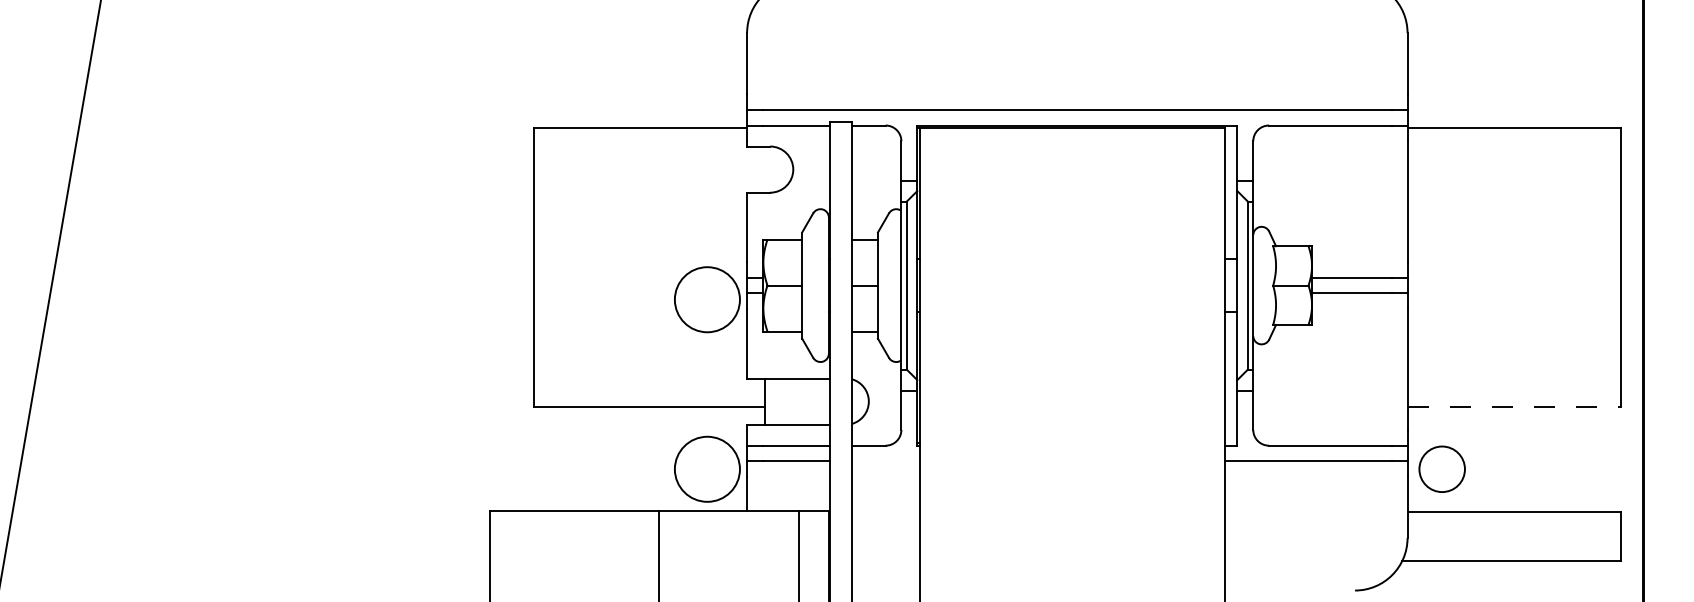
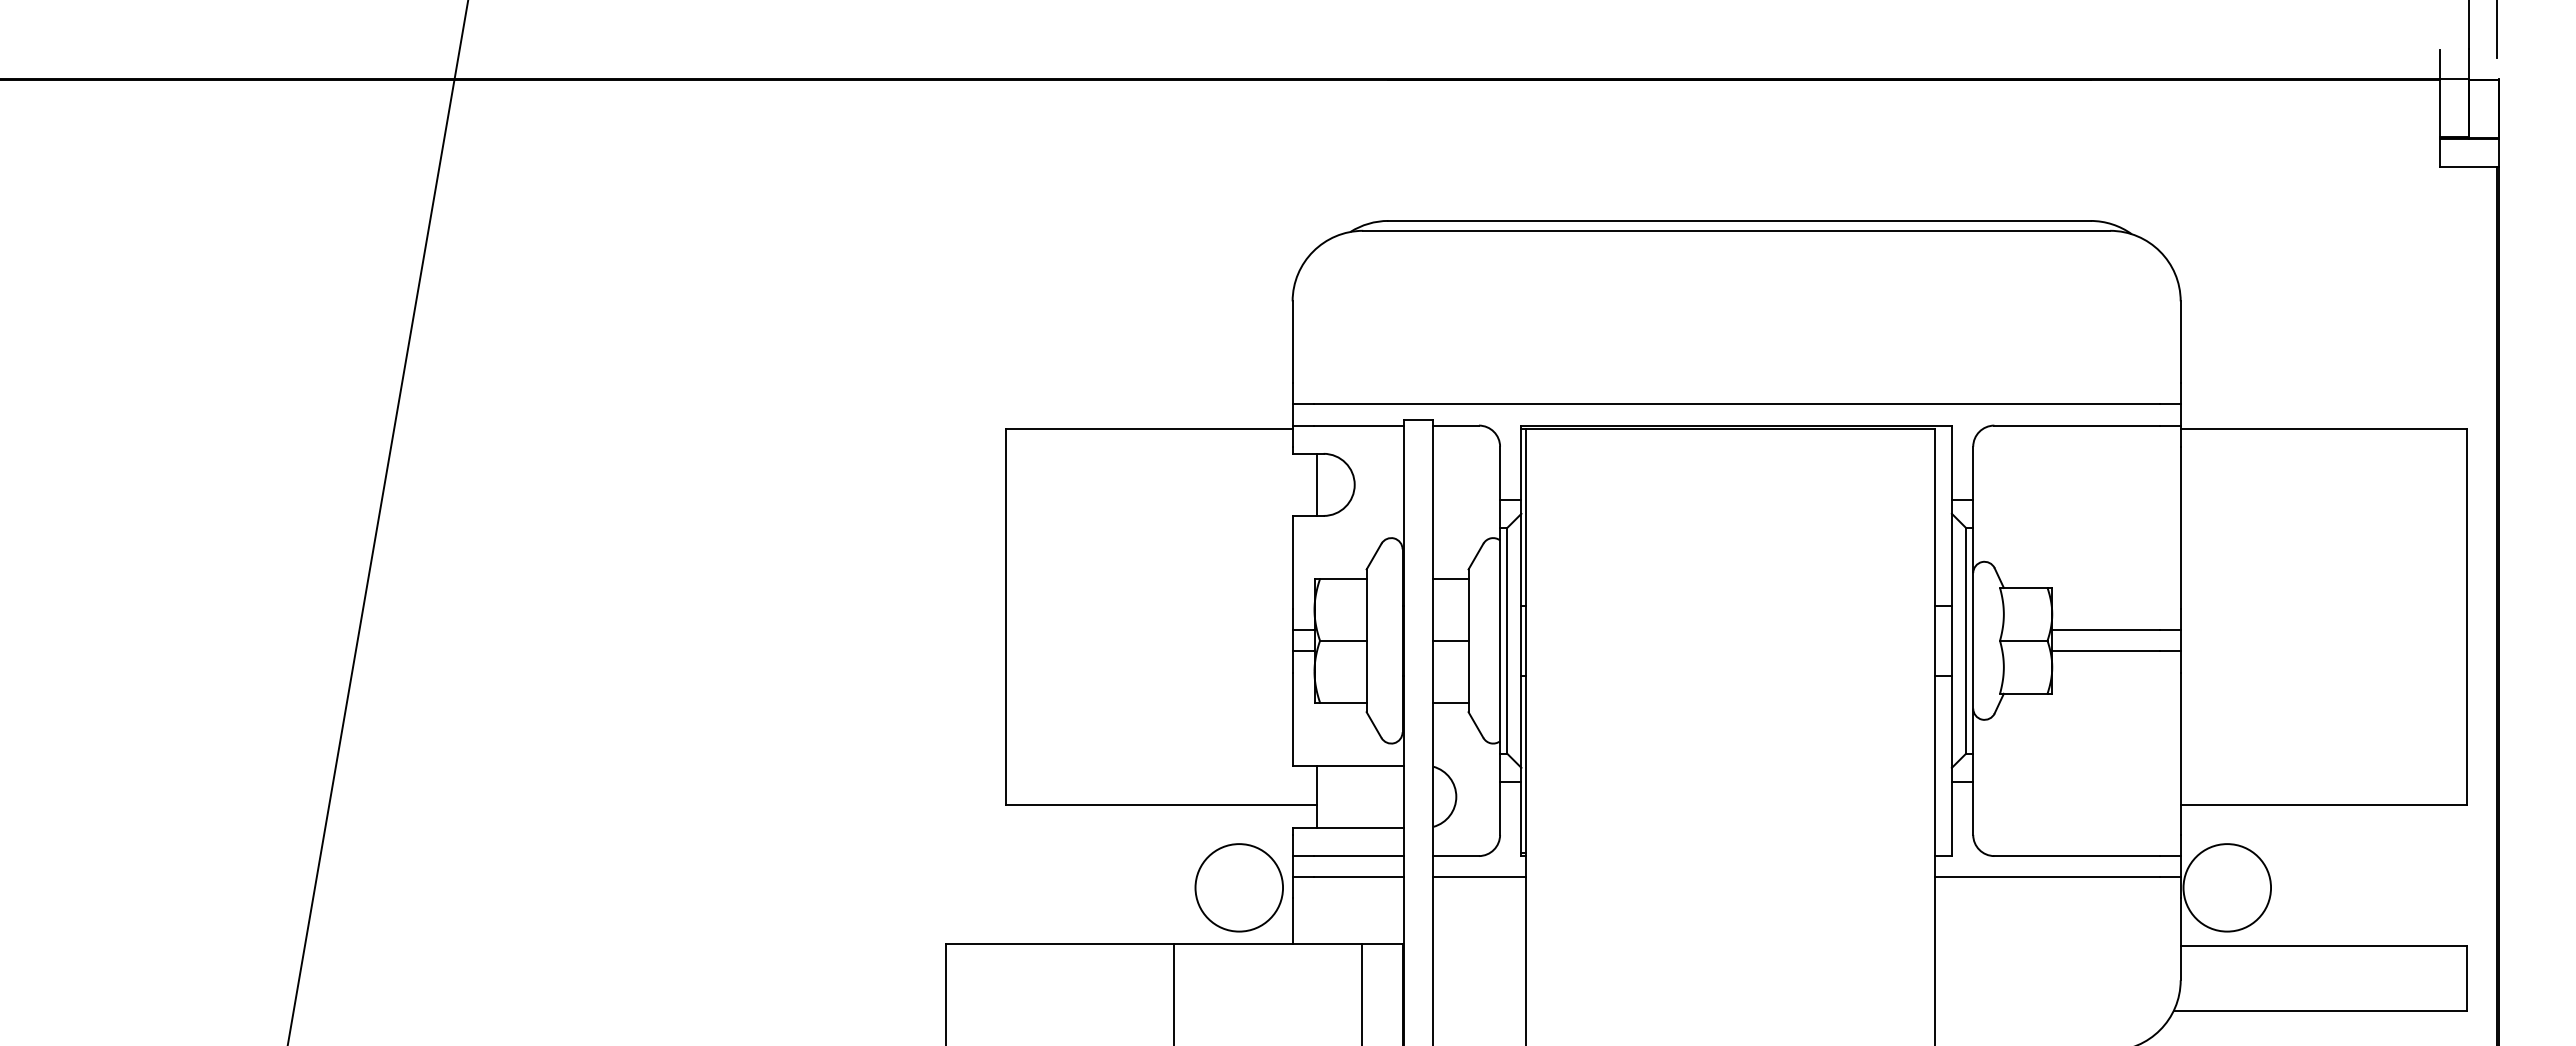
line: (765, 169) -> (1317, 484), added
circle: (706, 299) -> (1238, 659), removed
line: (1514, 407) -> (2324, 804), dashed -> solid
line: (886, 461) -> (1479, 877), added
circle: (1442, 469) -> (2227, 887), size x1.43

